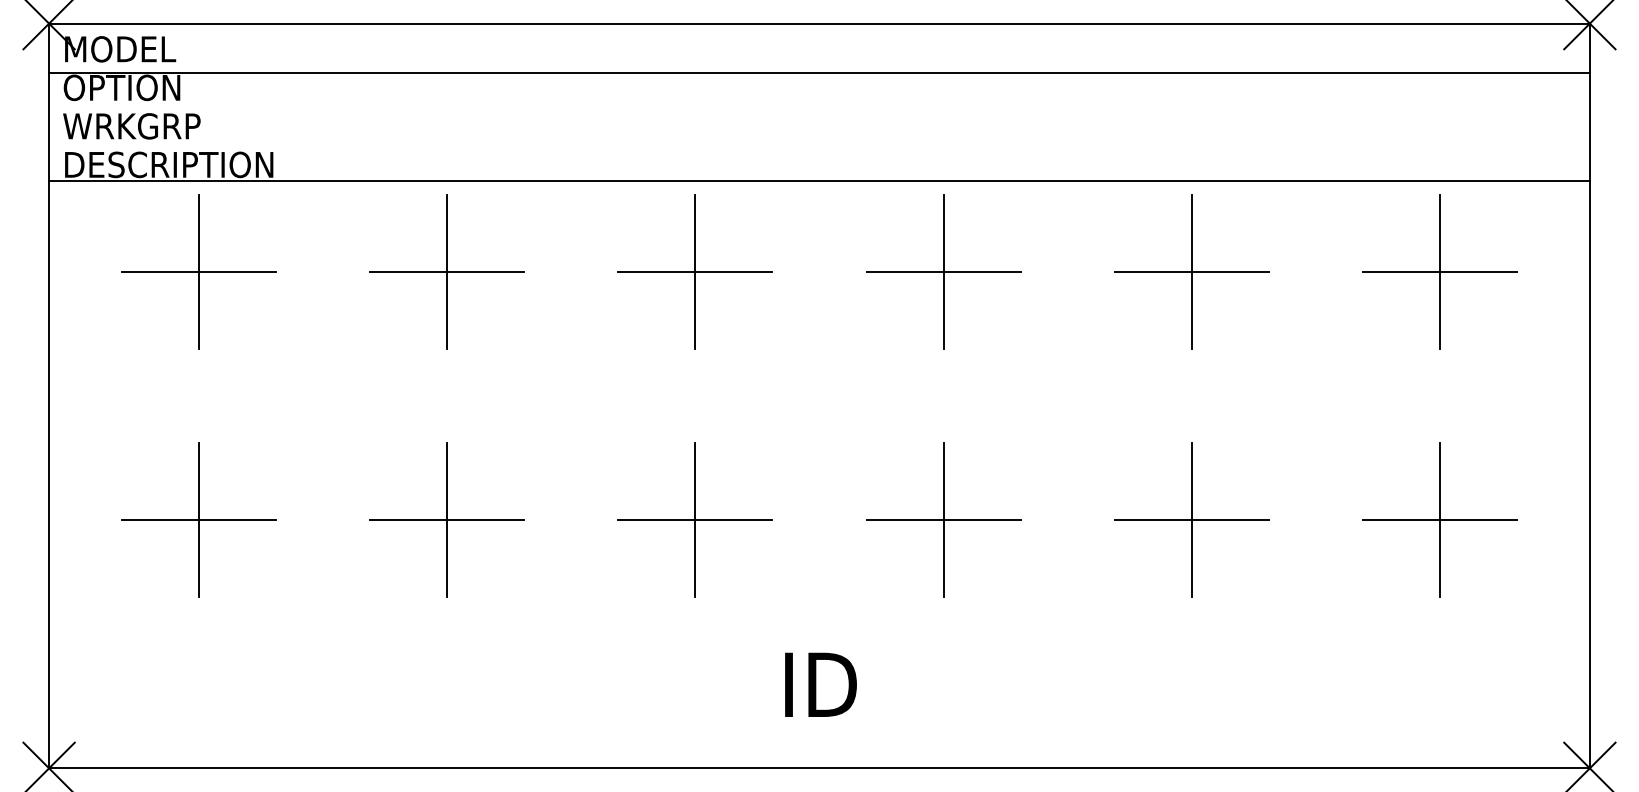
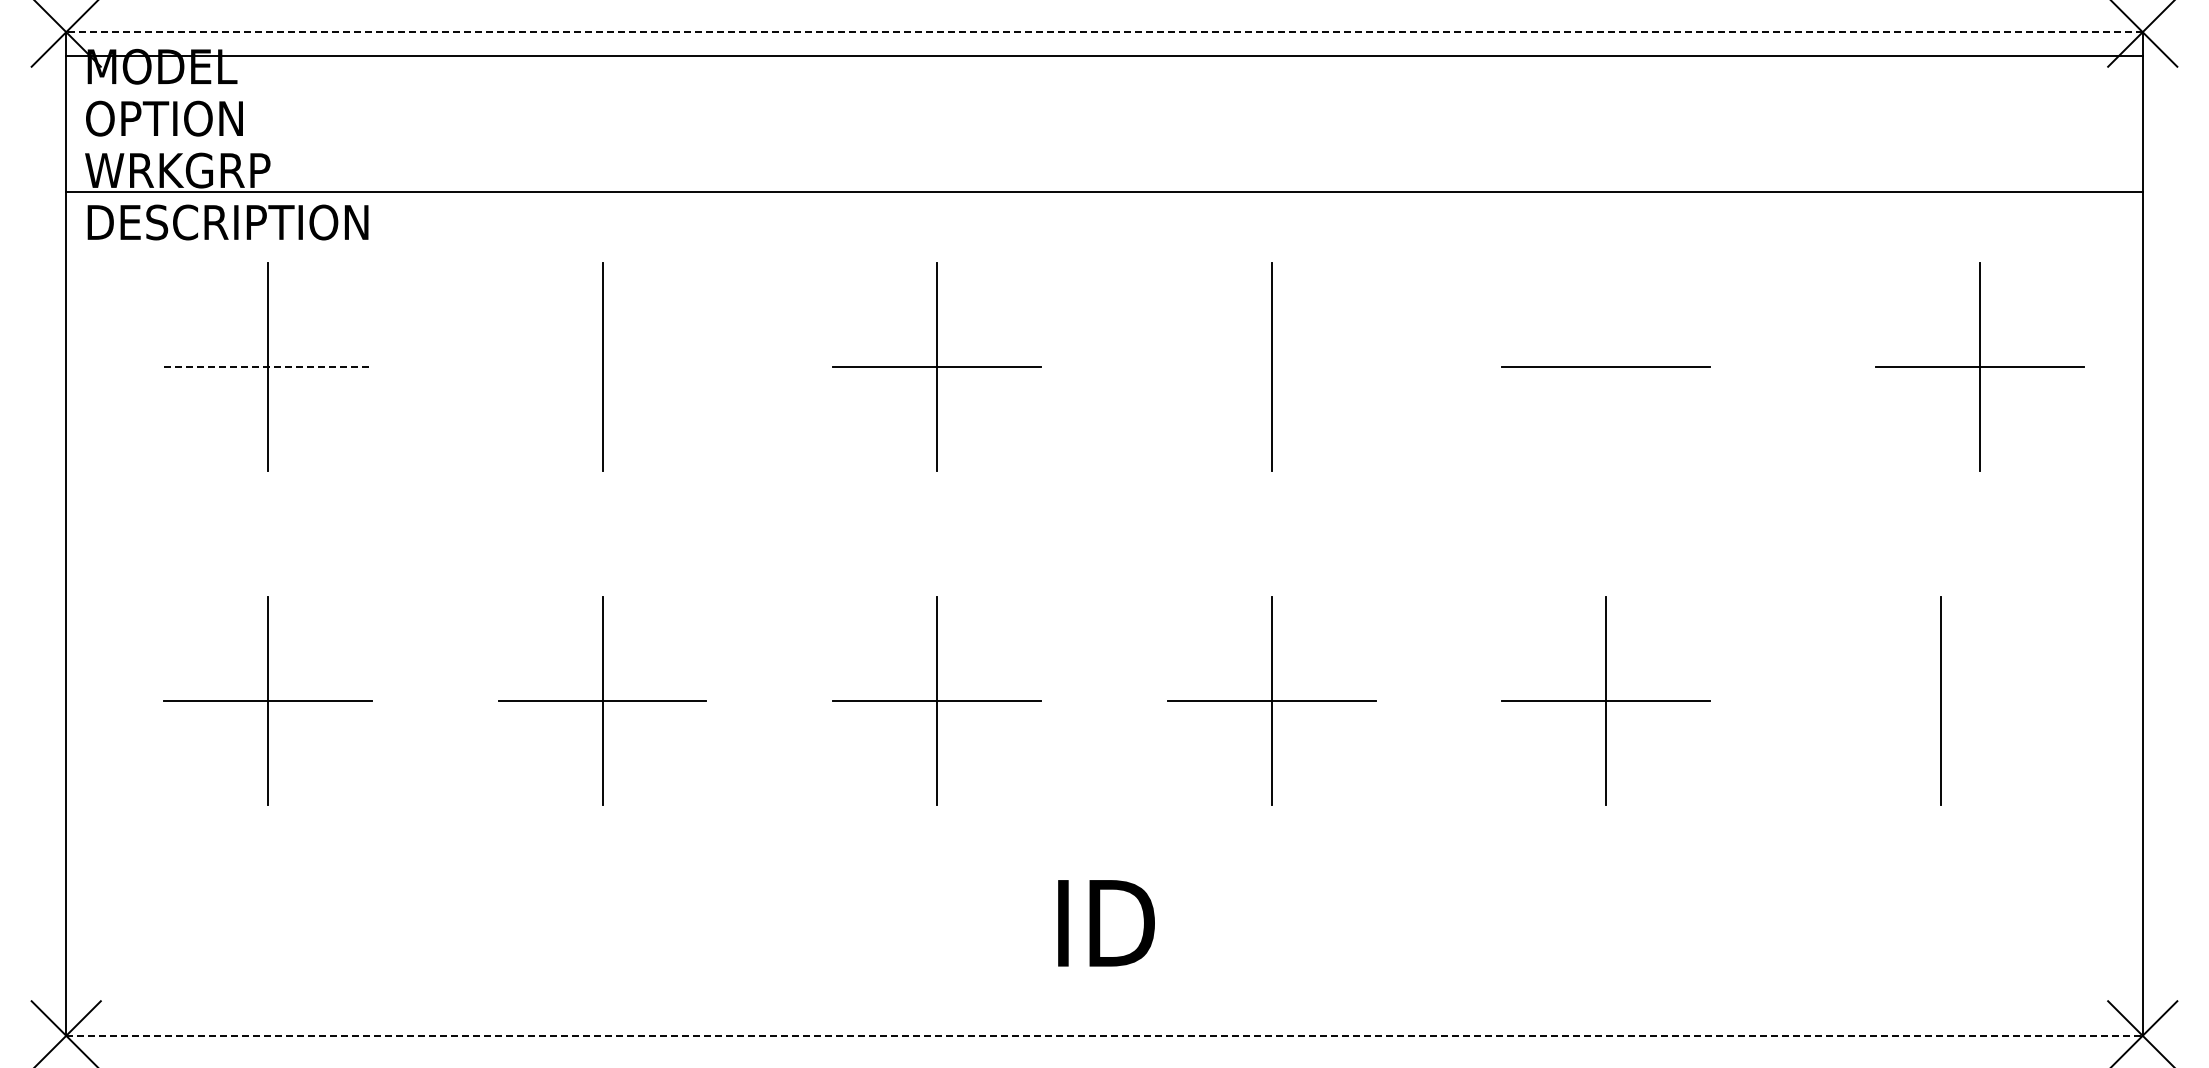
line: (819, 23) -> (1104, 32), solid -> dashed
line: (819, 72) -> (1104, 56), moved
line: (819, 181) -> (1104, 192), moved
line: (199, 271) -> (268, 366), solid -> dashed
line: (447, 271) -> (602, 366), removed
line: (943, 271) -> (1271, 366), removed
line: (1191, 271) -> (1606, 366), removed
part: (1439, 271) -> (1979, 366), moved
line: (1439, 520) -> (1940, 701), removed
line: (819, 768) -> (1104, 1035), solid -> dashed

